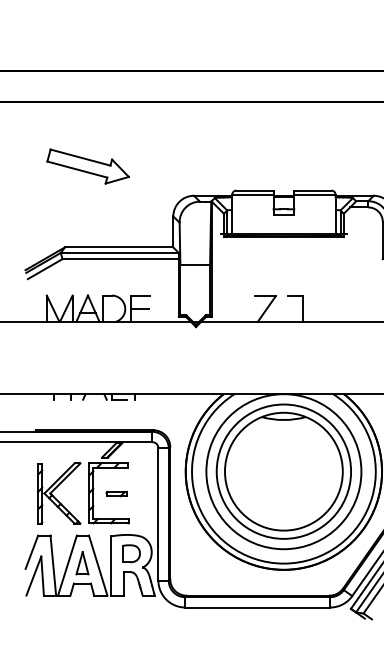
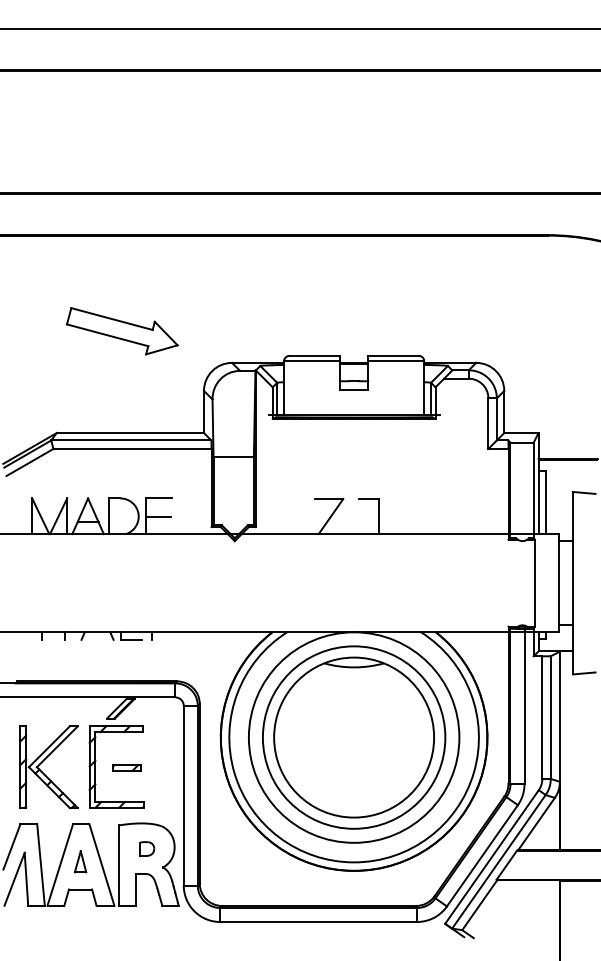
part: (88, 166) -> (122, 331), moved
part: (131, 553) -> (147, 848), size x0.6
part: (82, 562) -> (80, 861), size x0.7

